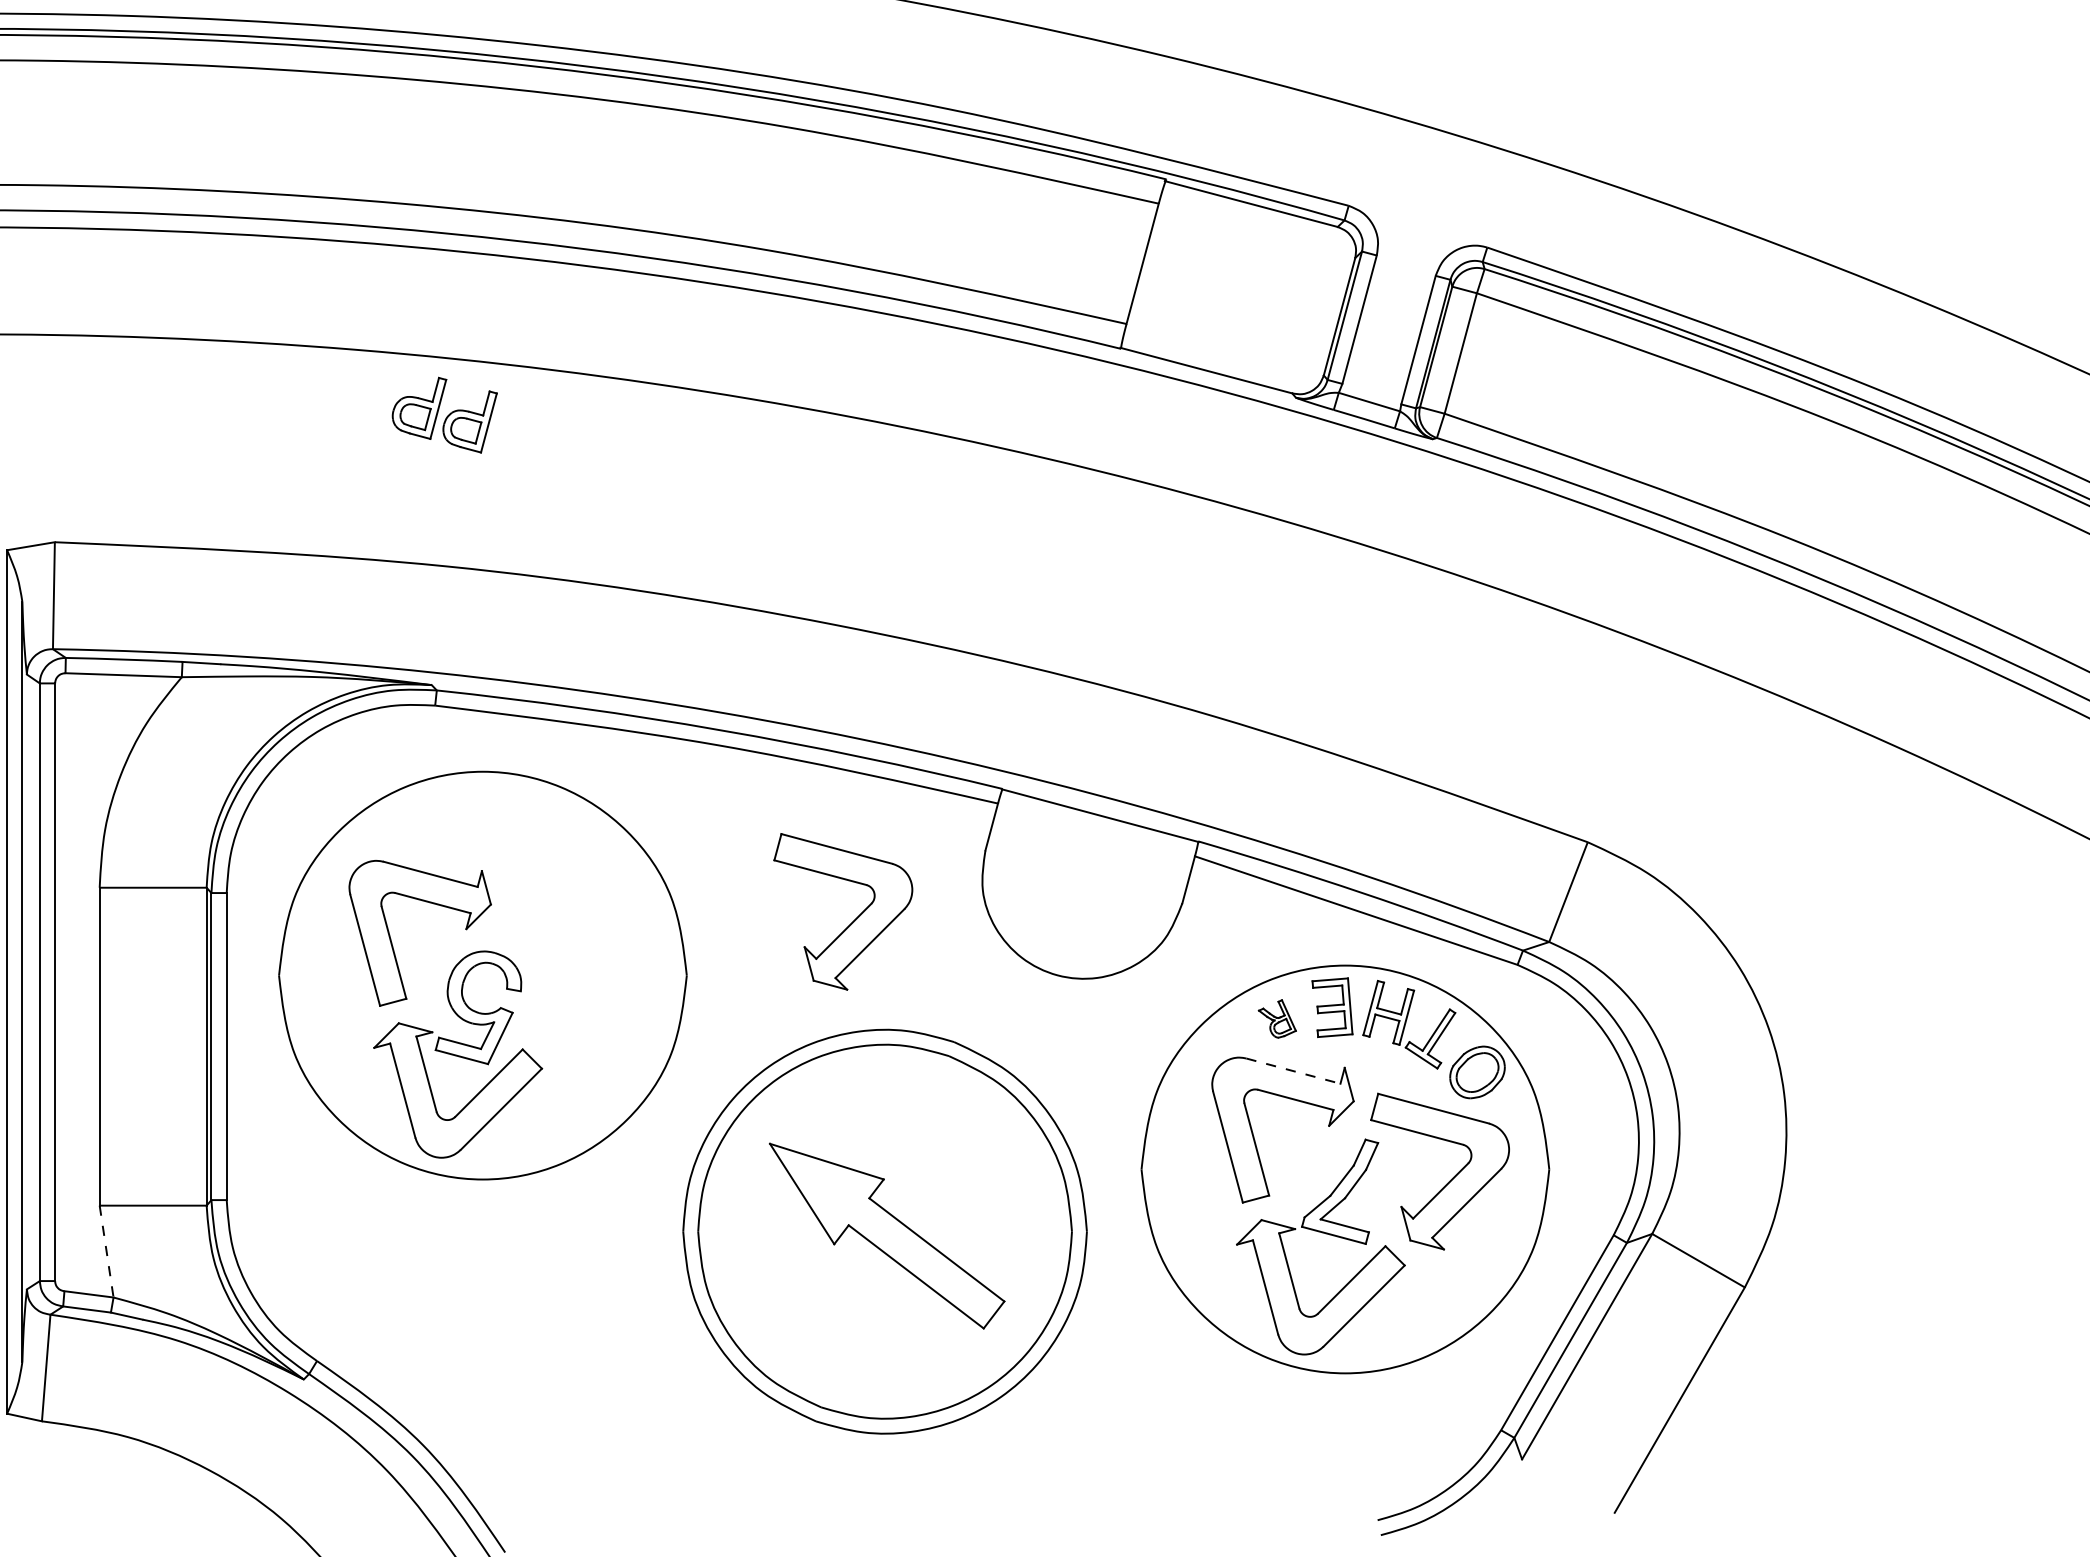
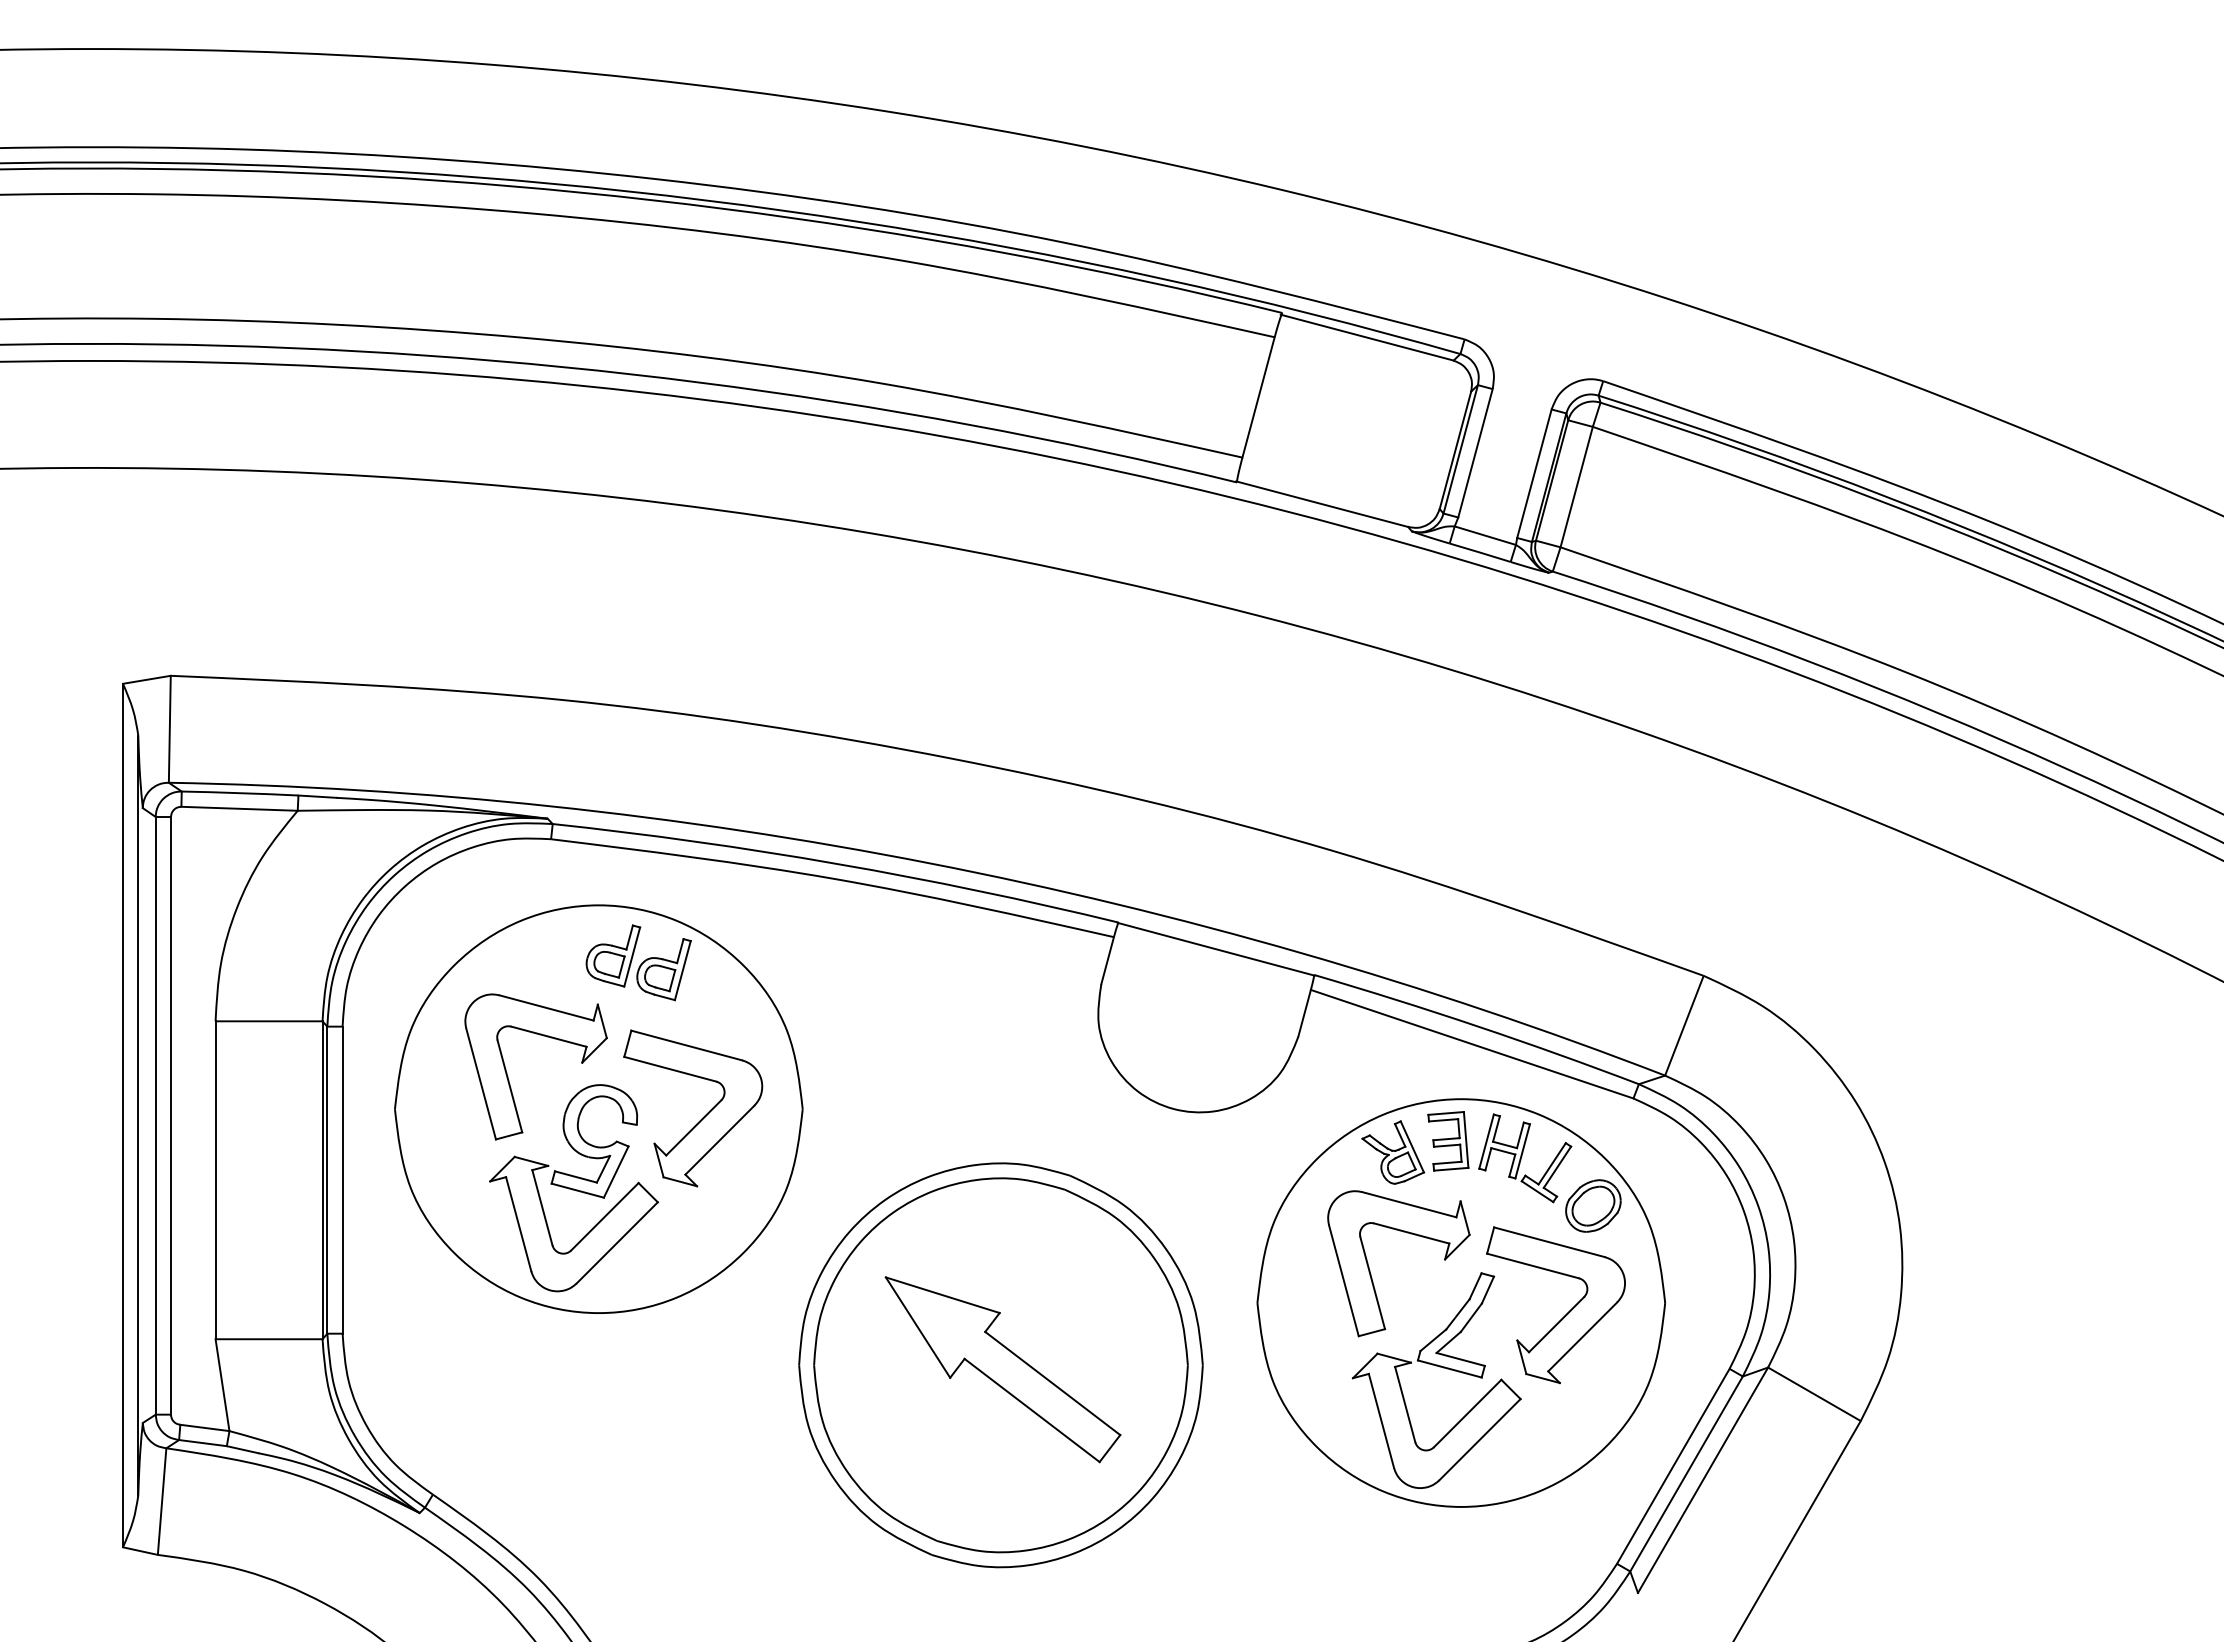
part: (444, 414) -> (638, 962), moved
part: (852, 920) -> (702, 1117), moved
part: (1277, 1018) -> (1393, 1152), size x1.67
line: (1293, 1070) -> (1409, 1204), dashed -> solid
line: (106, 1251) -> (222, 1385), dashed -> solid

